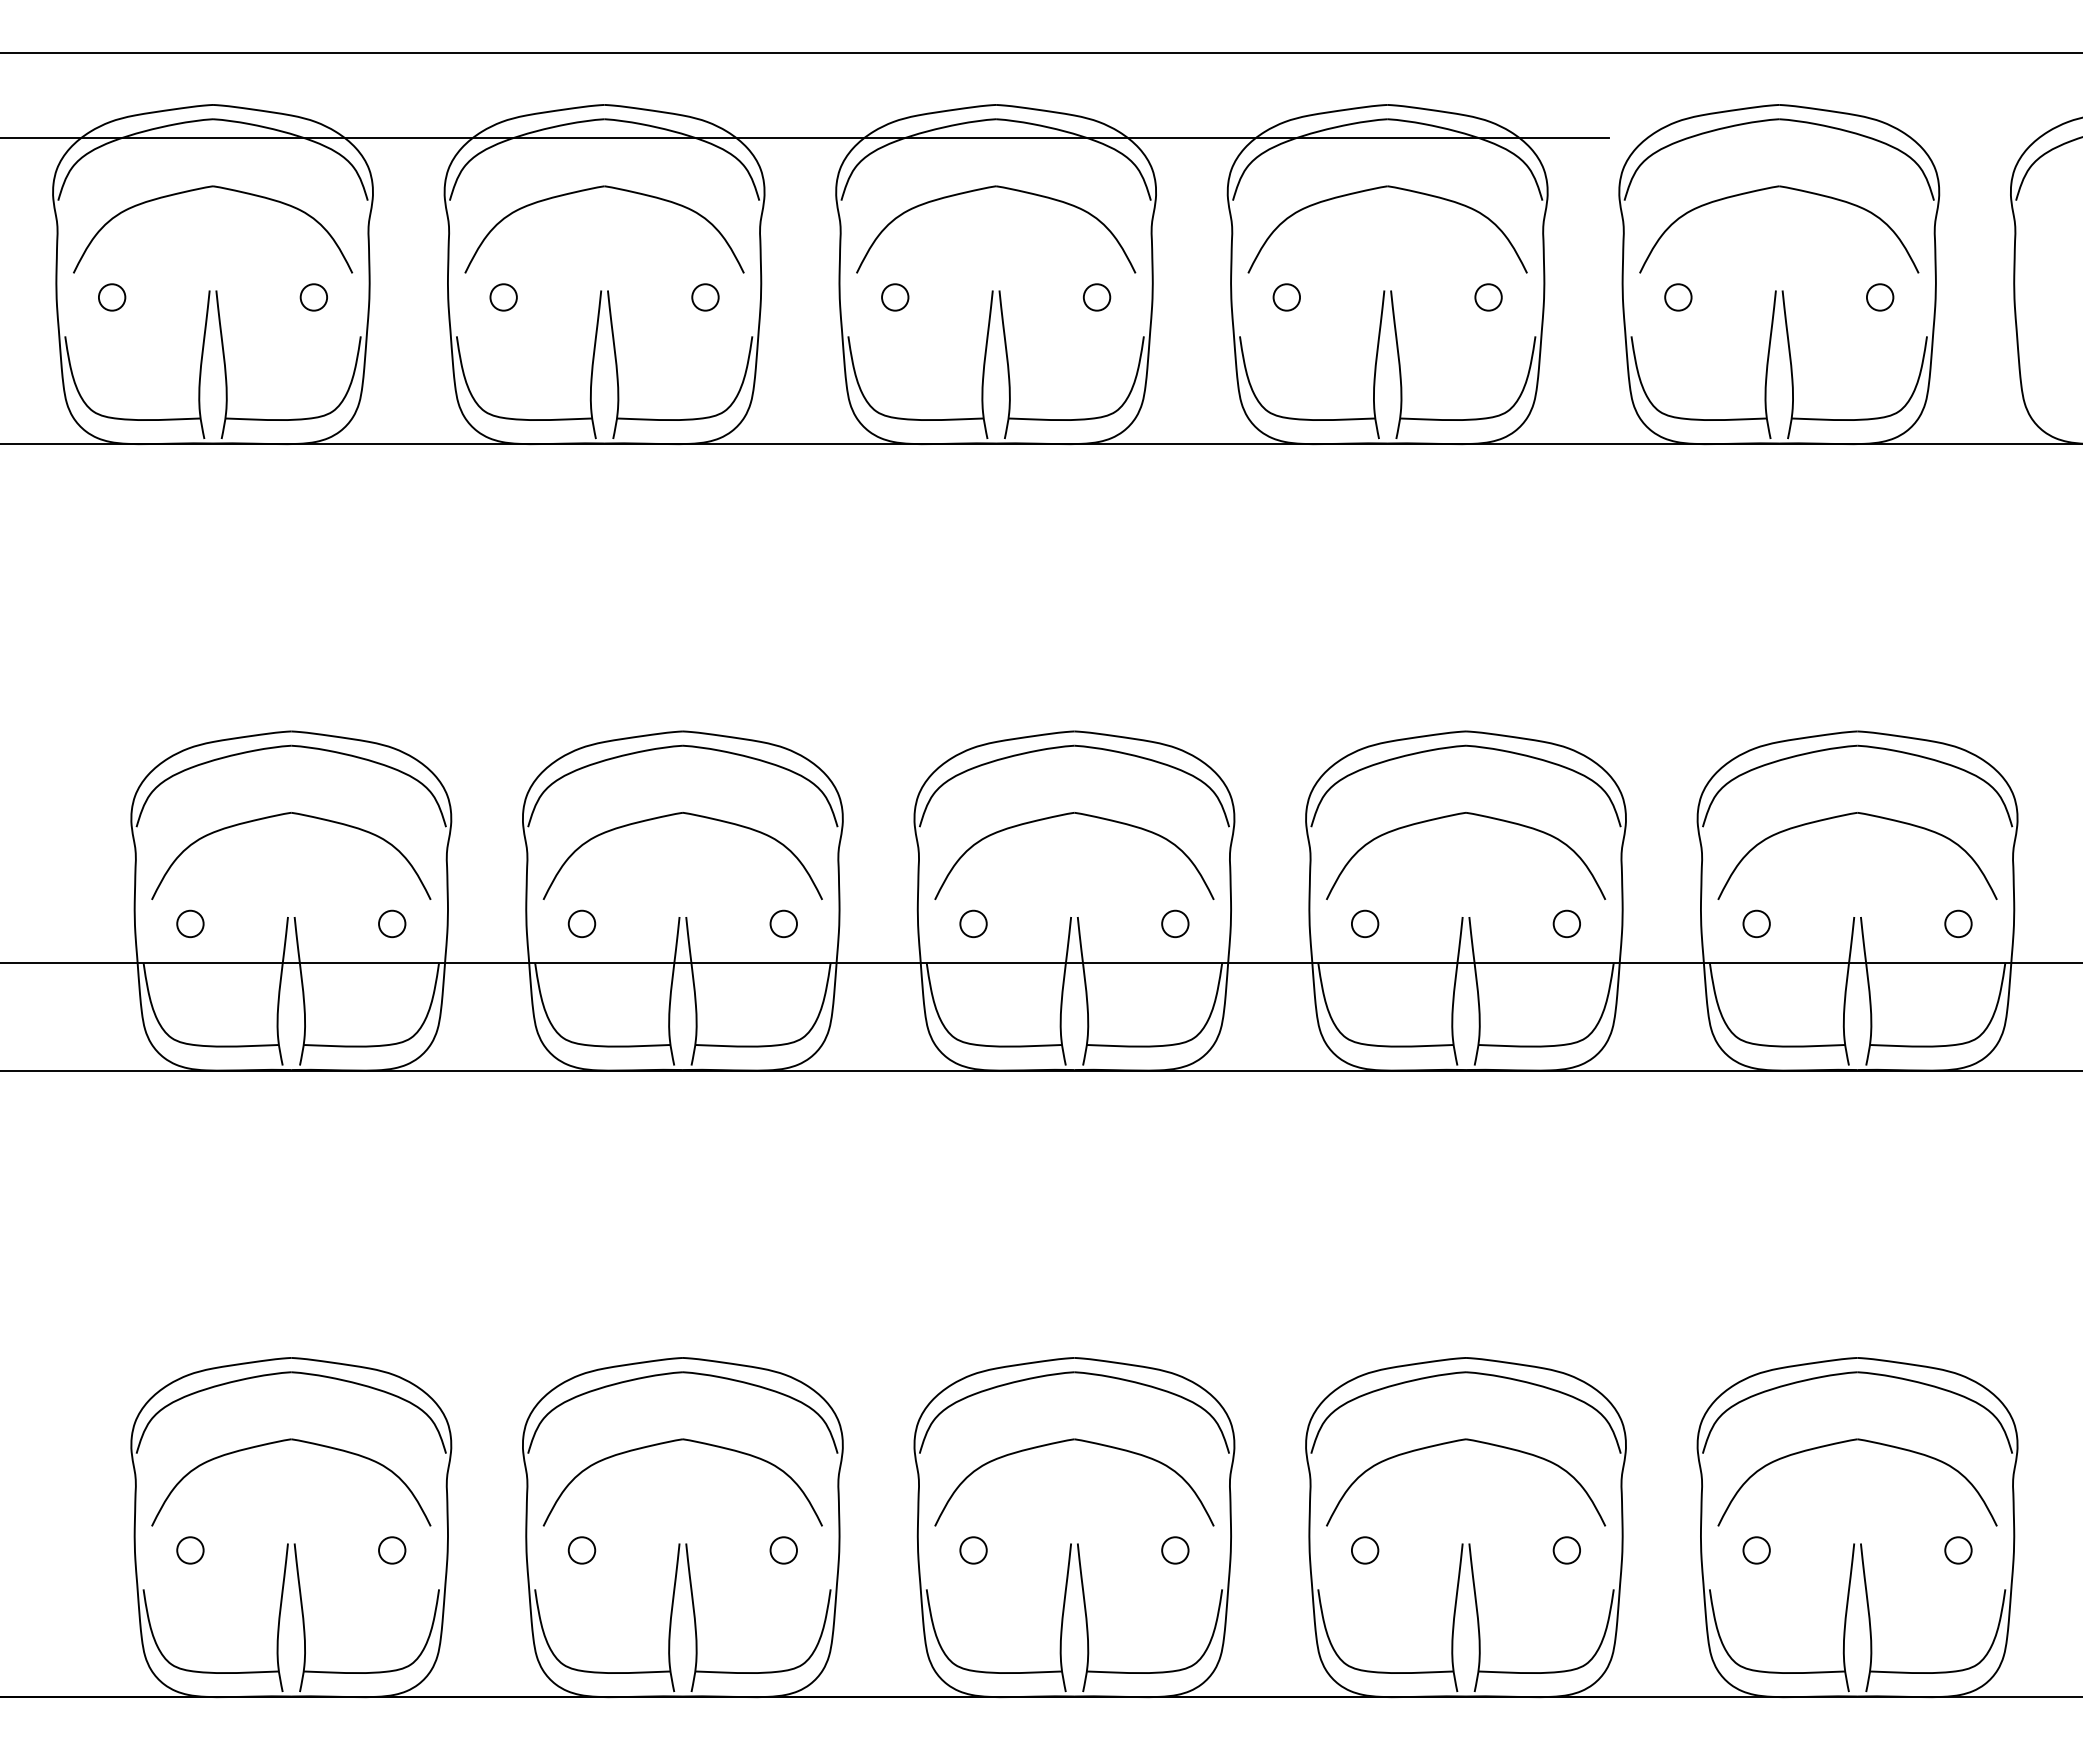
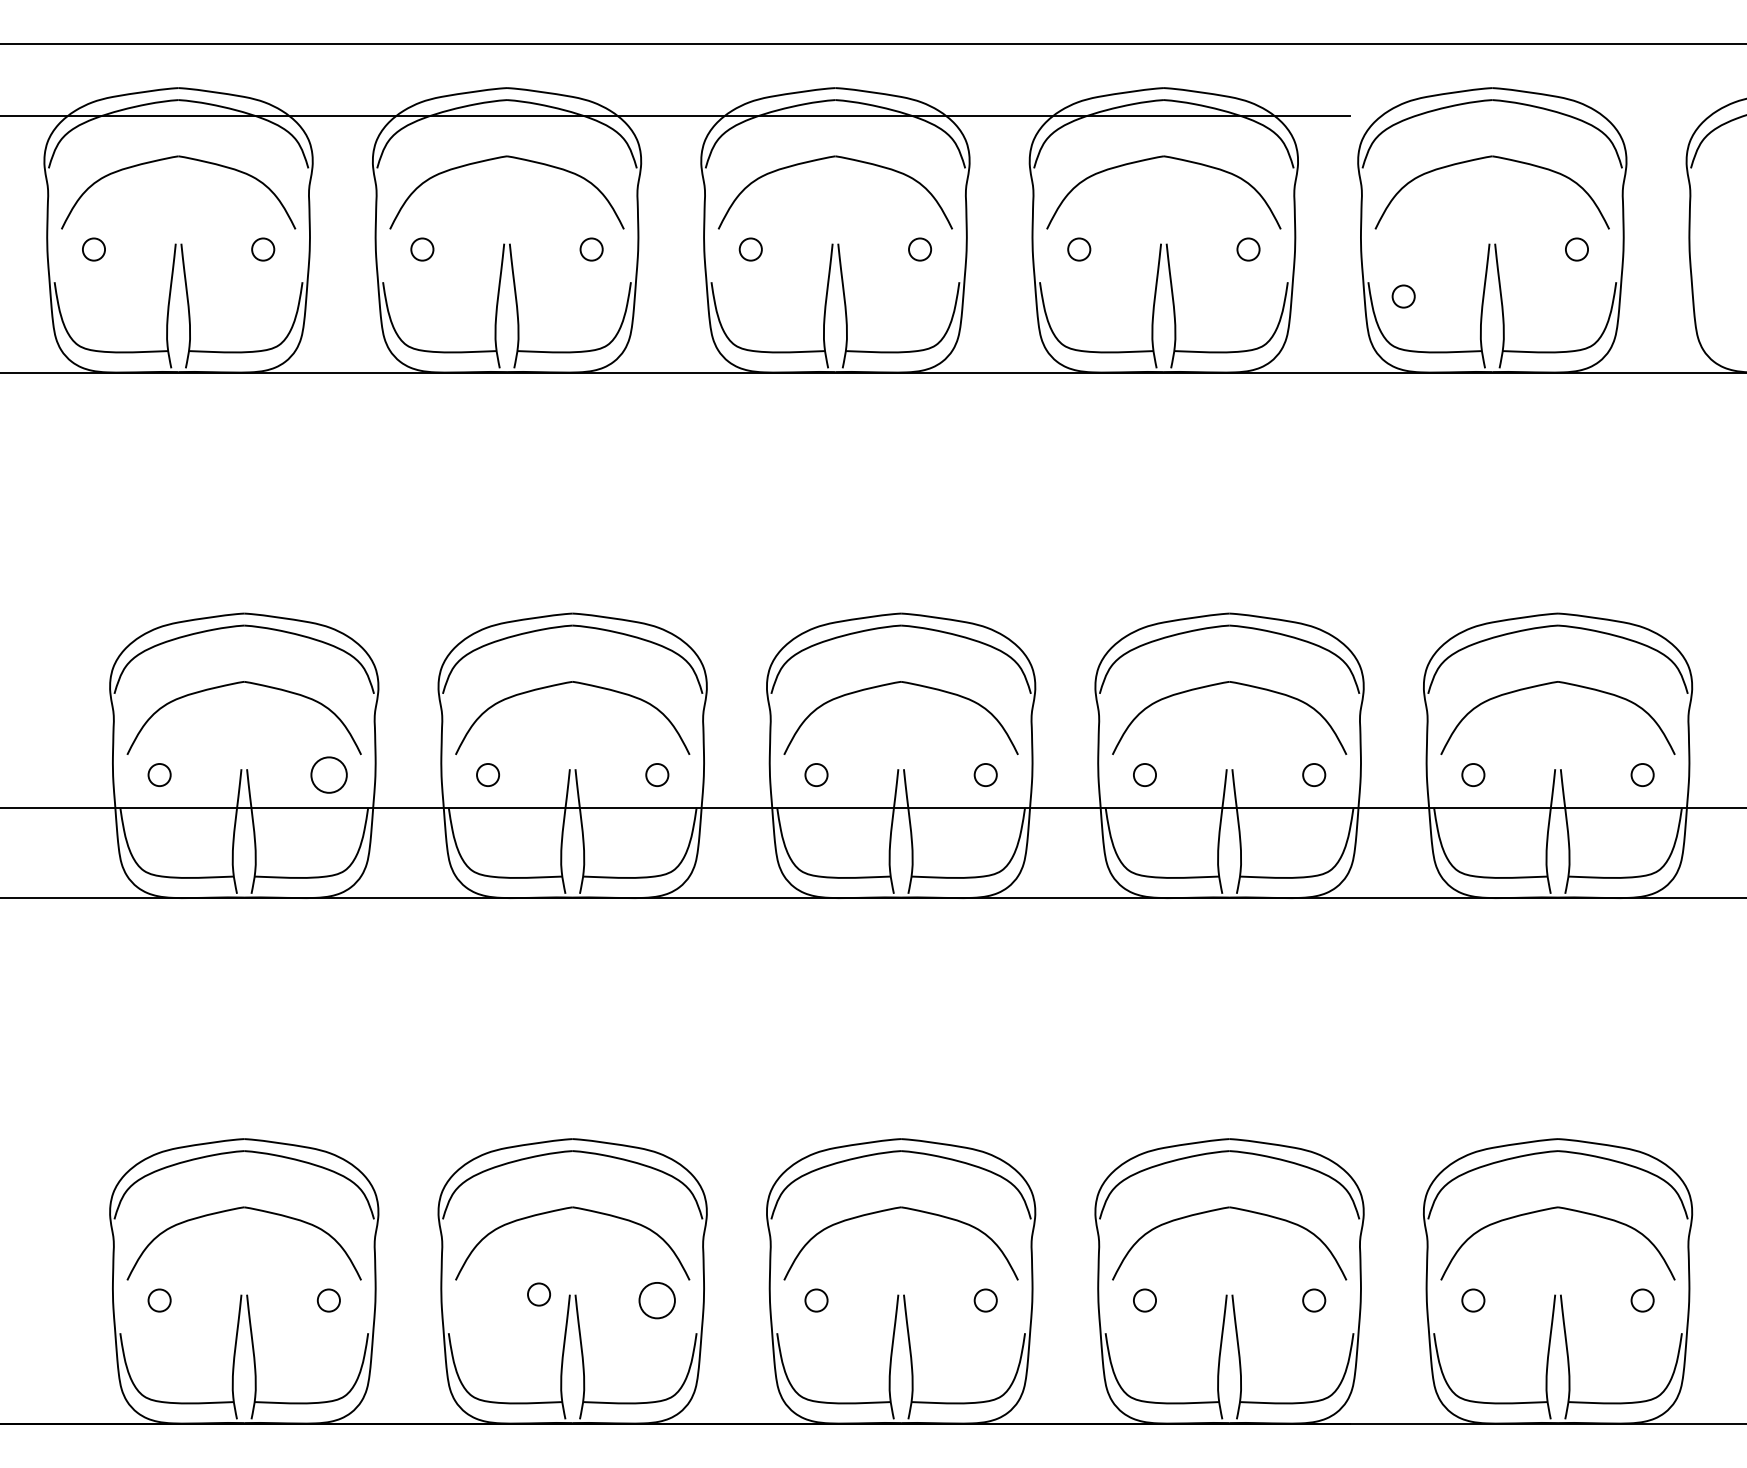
circle: (1678, 297) -> (1403, 296), moved
circle: (391, 923) -> (328, 774), size x1.6
circle: (581, 1550) -> (538, 1294), moved
circle: (783, 1550) -> (657, 1300), size x1.6

